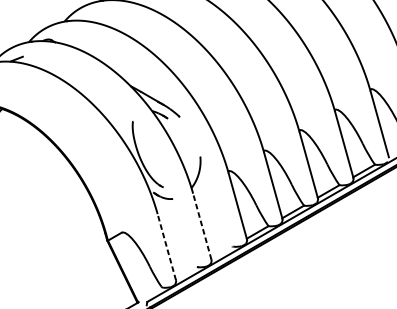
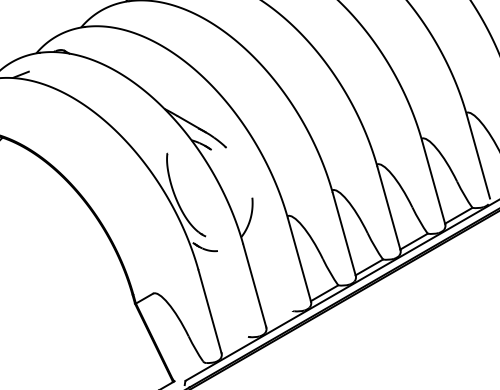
line: (202, 226) -> (254, 285), dashed -> solid
line: (166, 246) -> (209, 311), dashed -> solid

